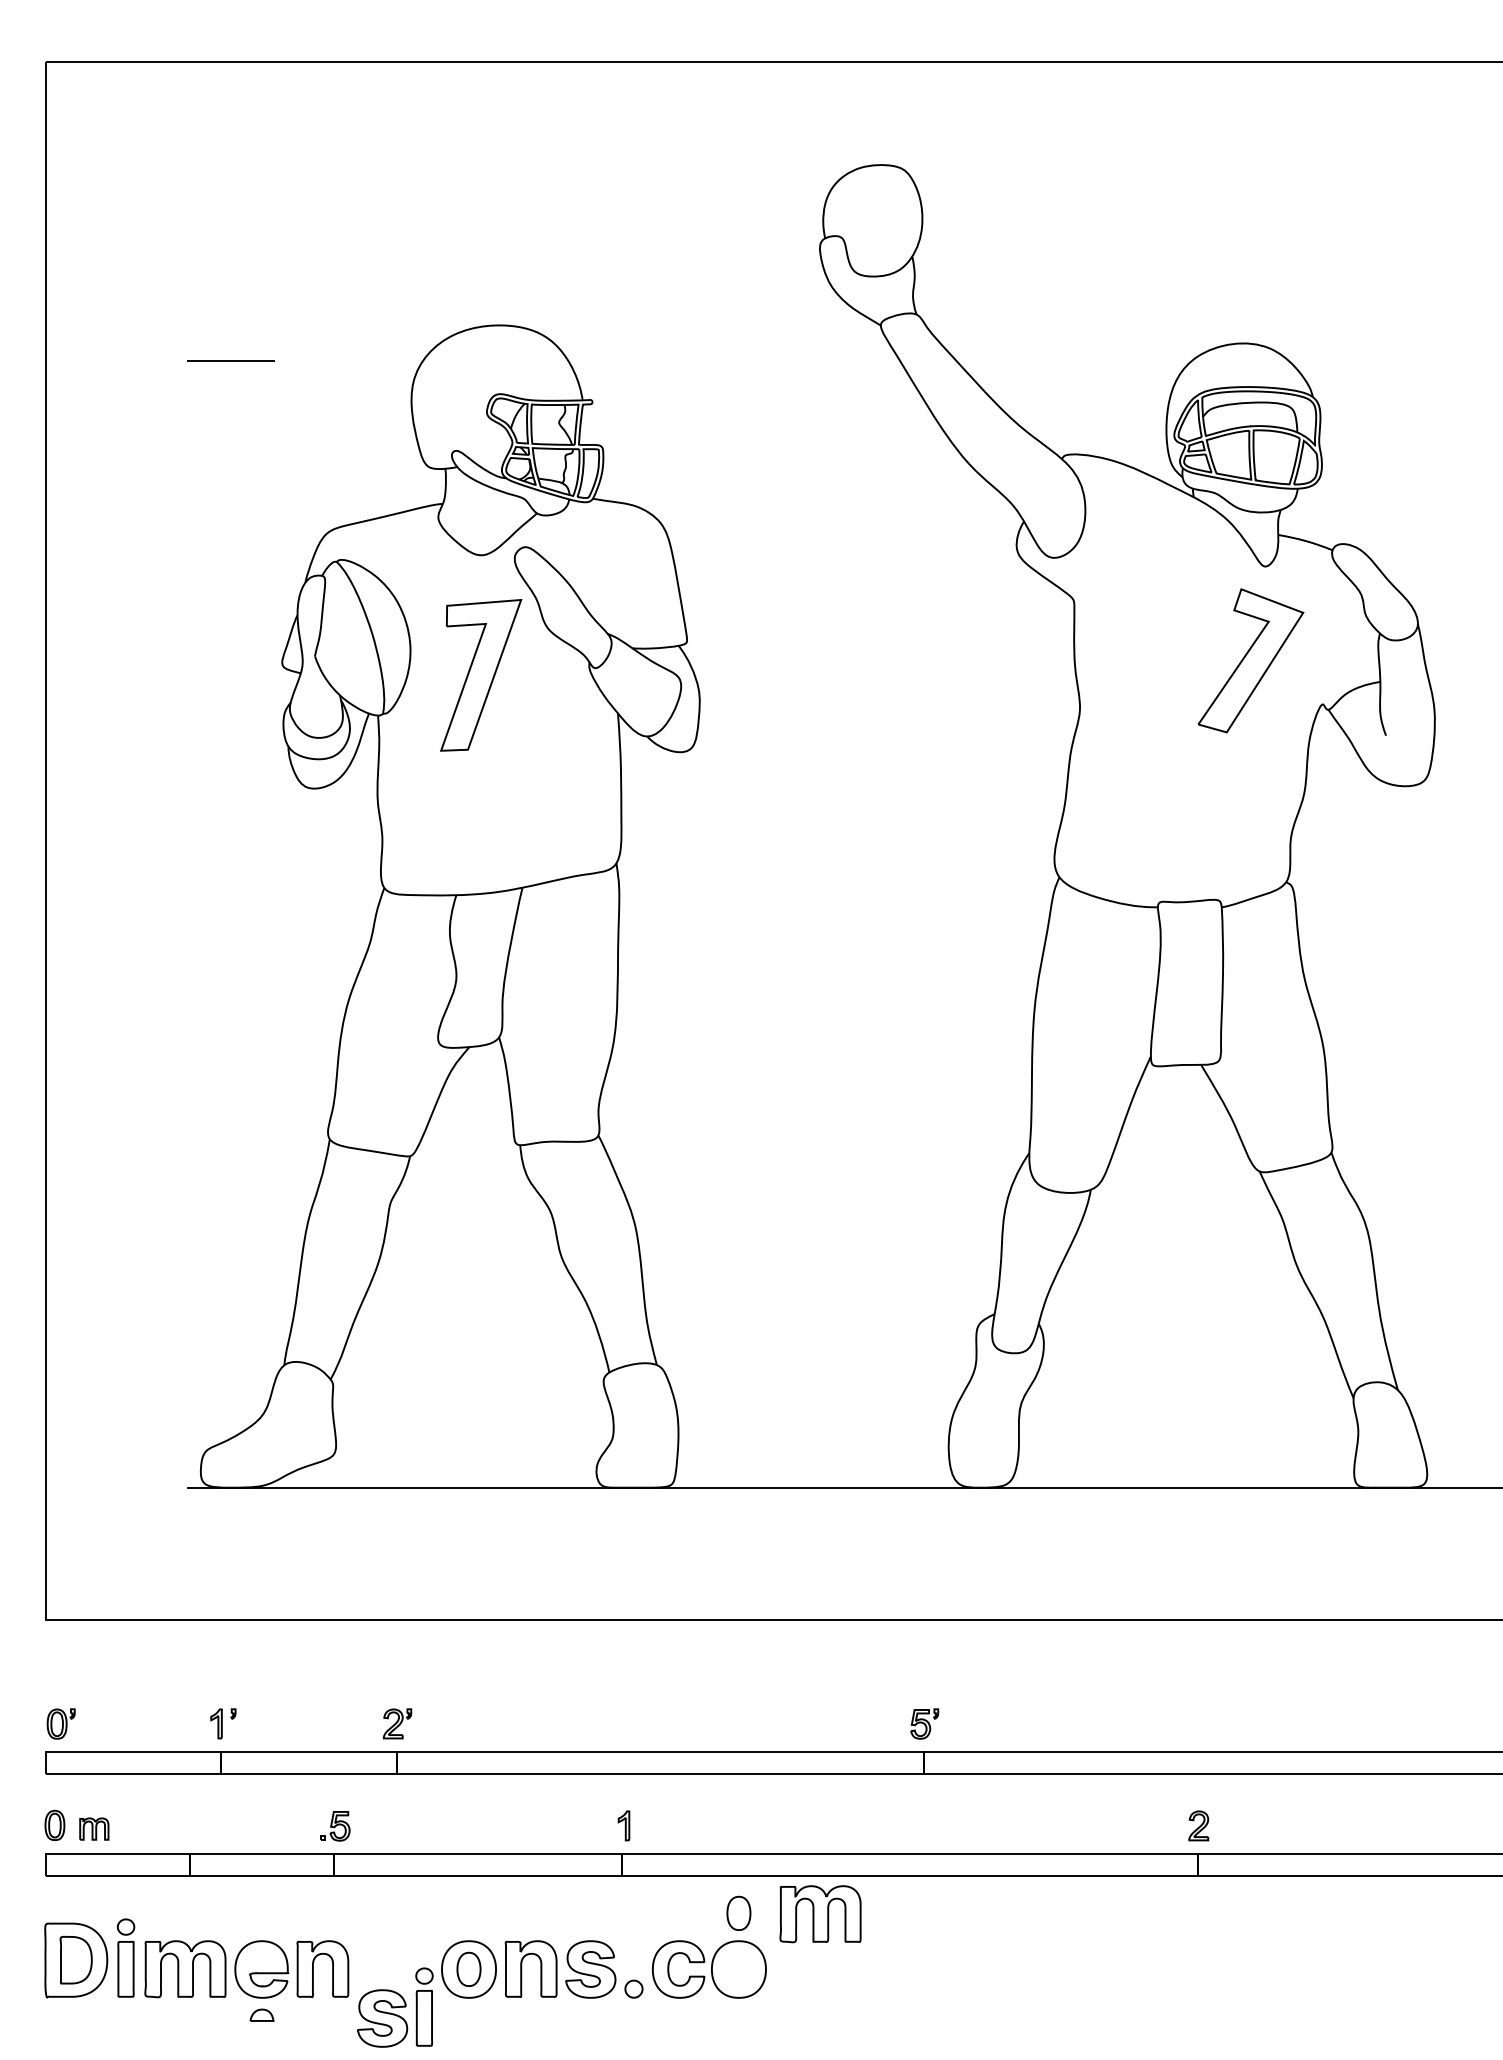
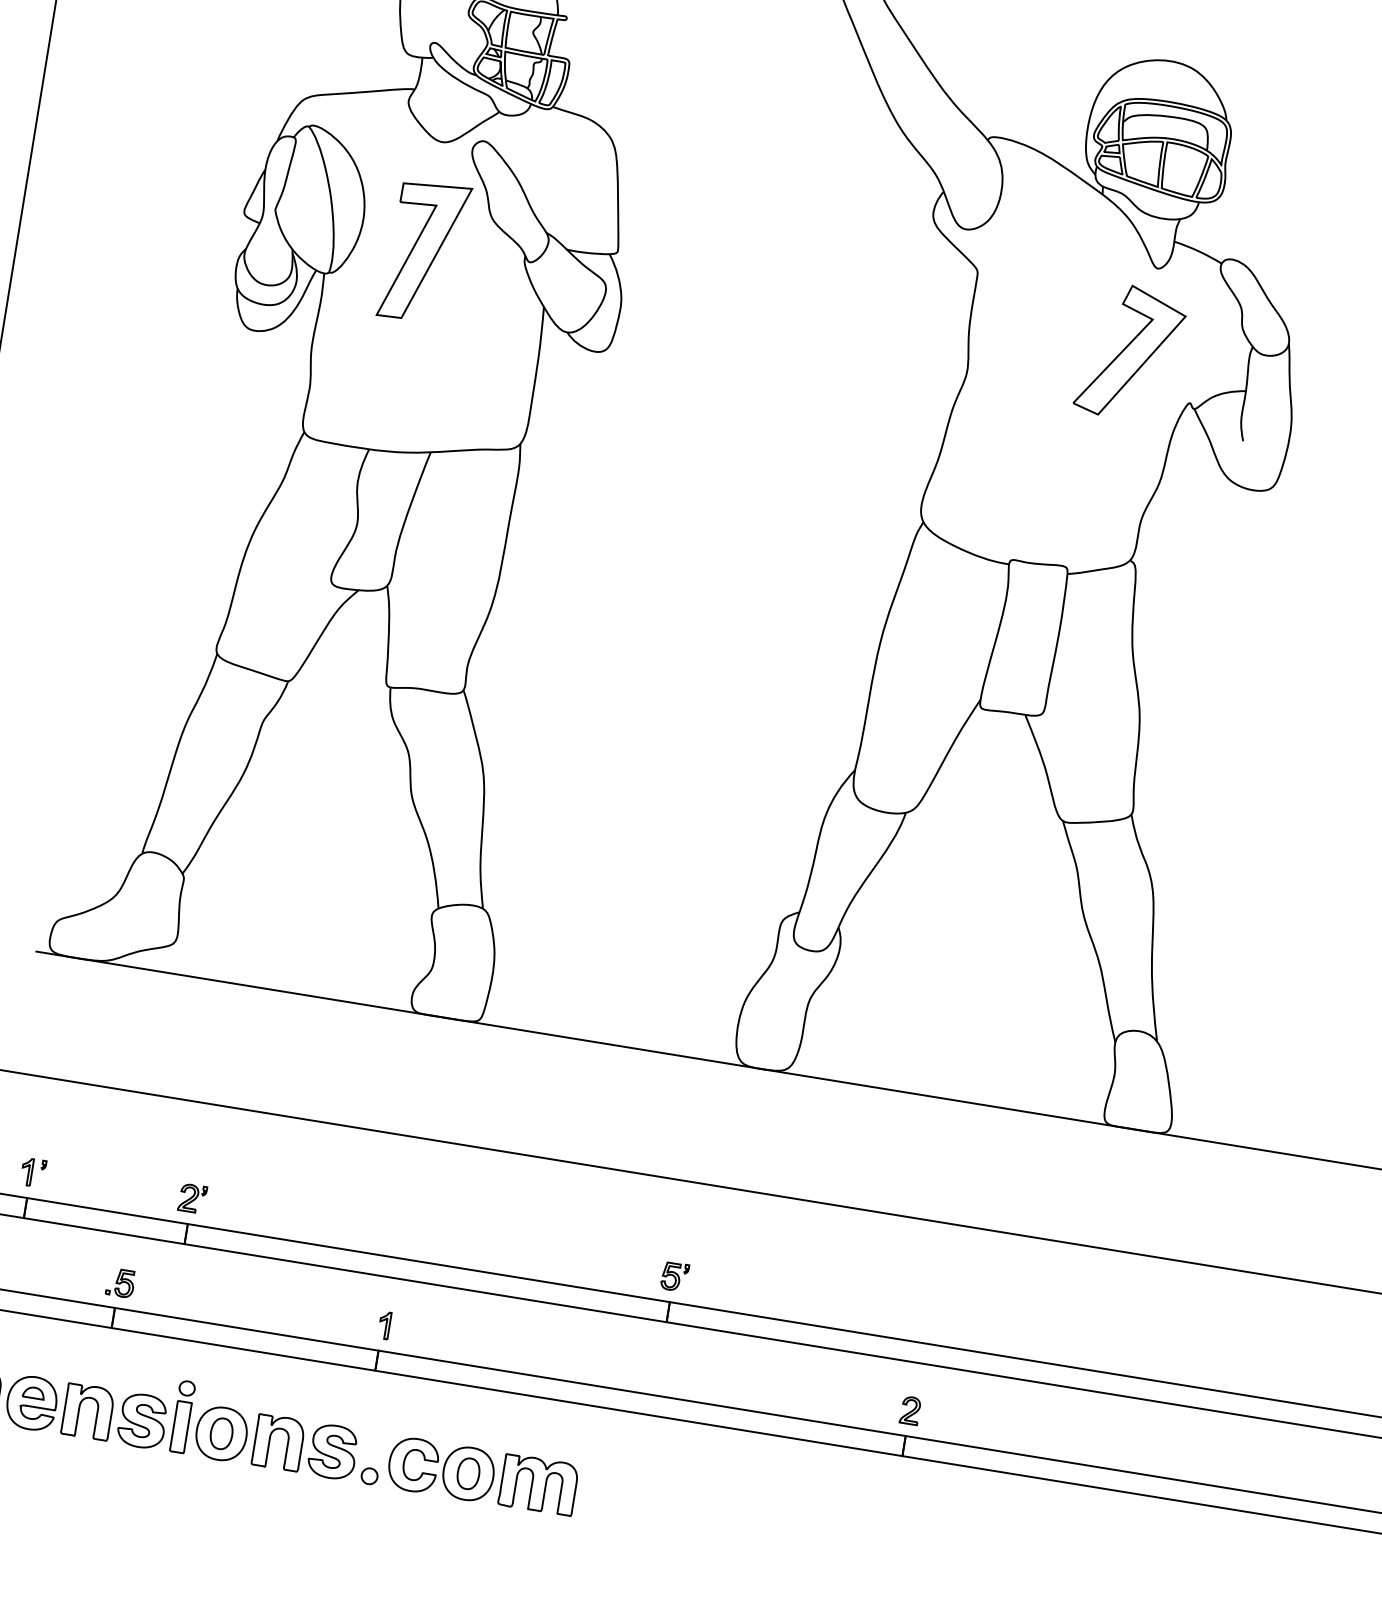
part: (738, 1912) -> (468, 1472), moved
part: (820, 1914) -> (538, 1485), moved
part: (395, 2007) -> (156, 1412), moved
part: (261, 2014) -> (33, 1392), moved

